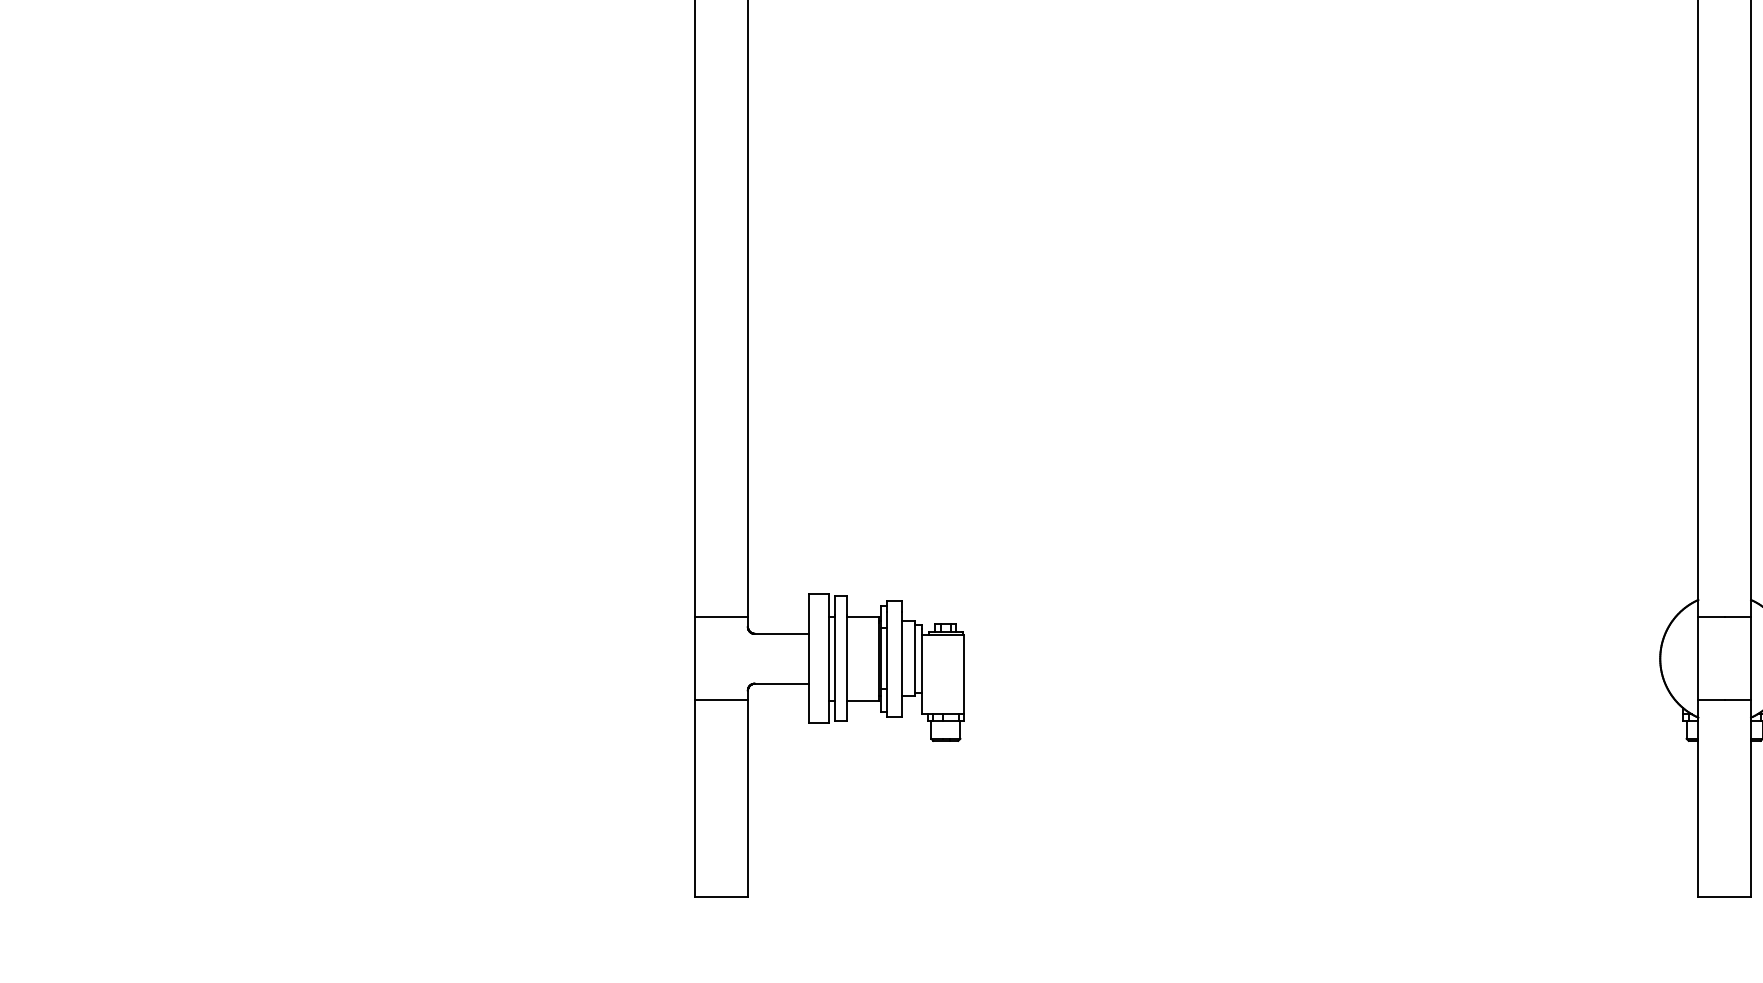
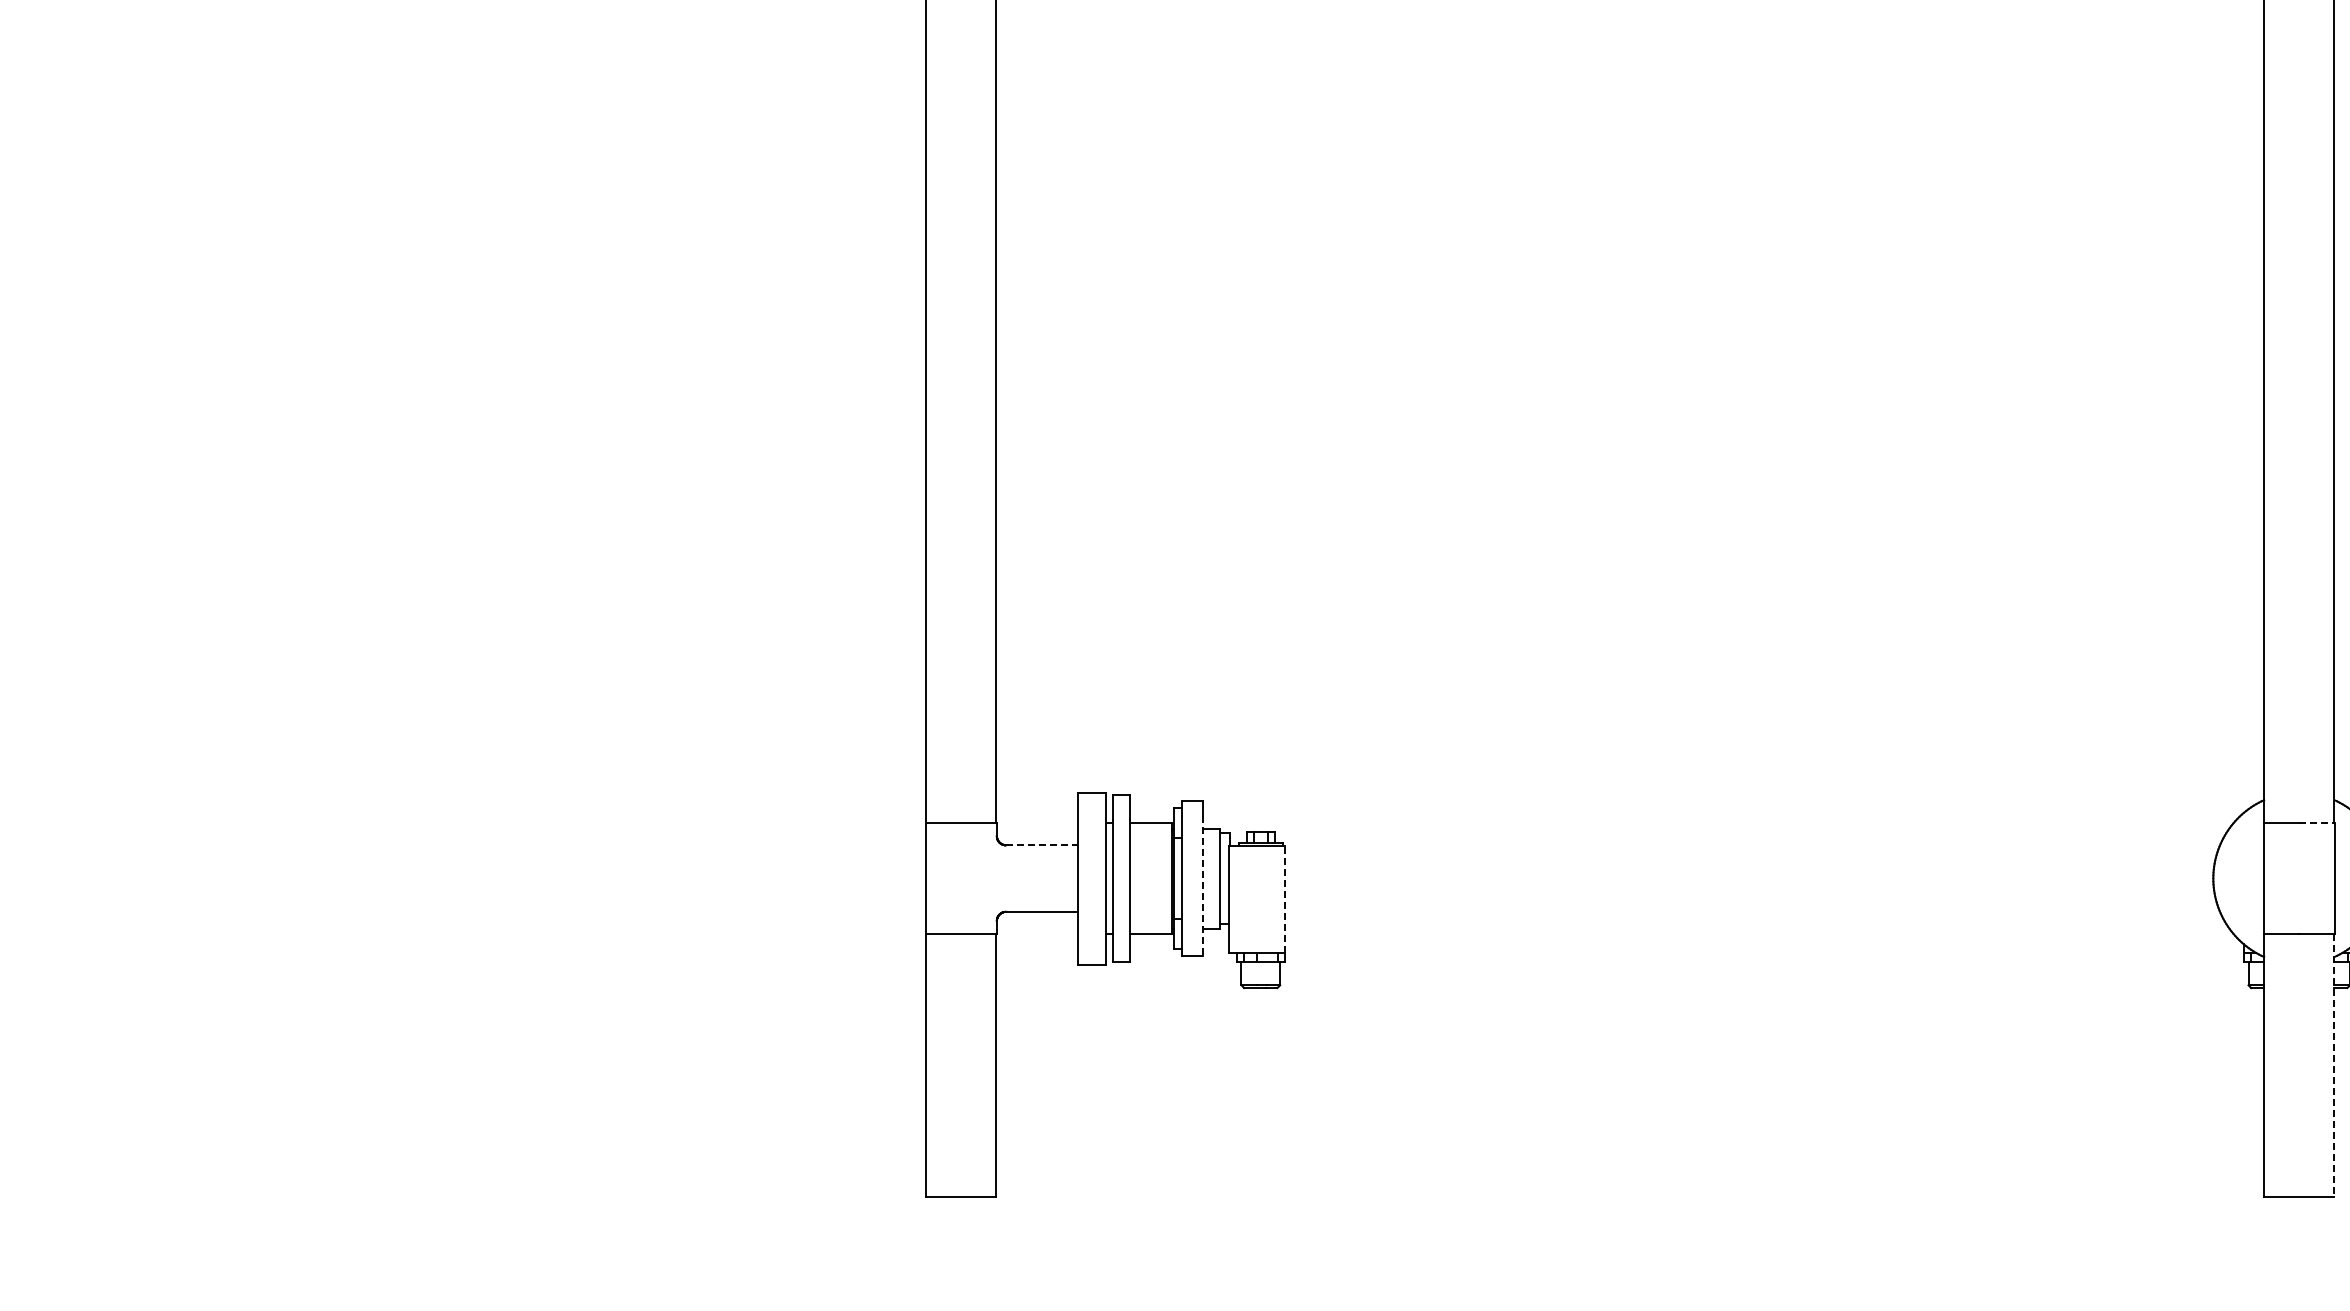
line: (1738, 617) -> (2317, 823), solid -> dashed
line: (781, 634) -> (1041, 845), solid -> dashed
line: (902, 664) -> (1202, 886), solid -> dashed
line: (963, 673) -> (1284, 898), solid -> dashed
line: (1751, 799) -> (2334, 1065), solid -> dashed

